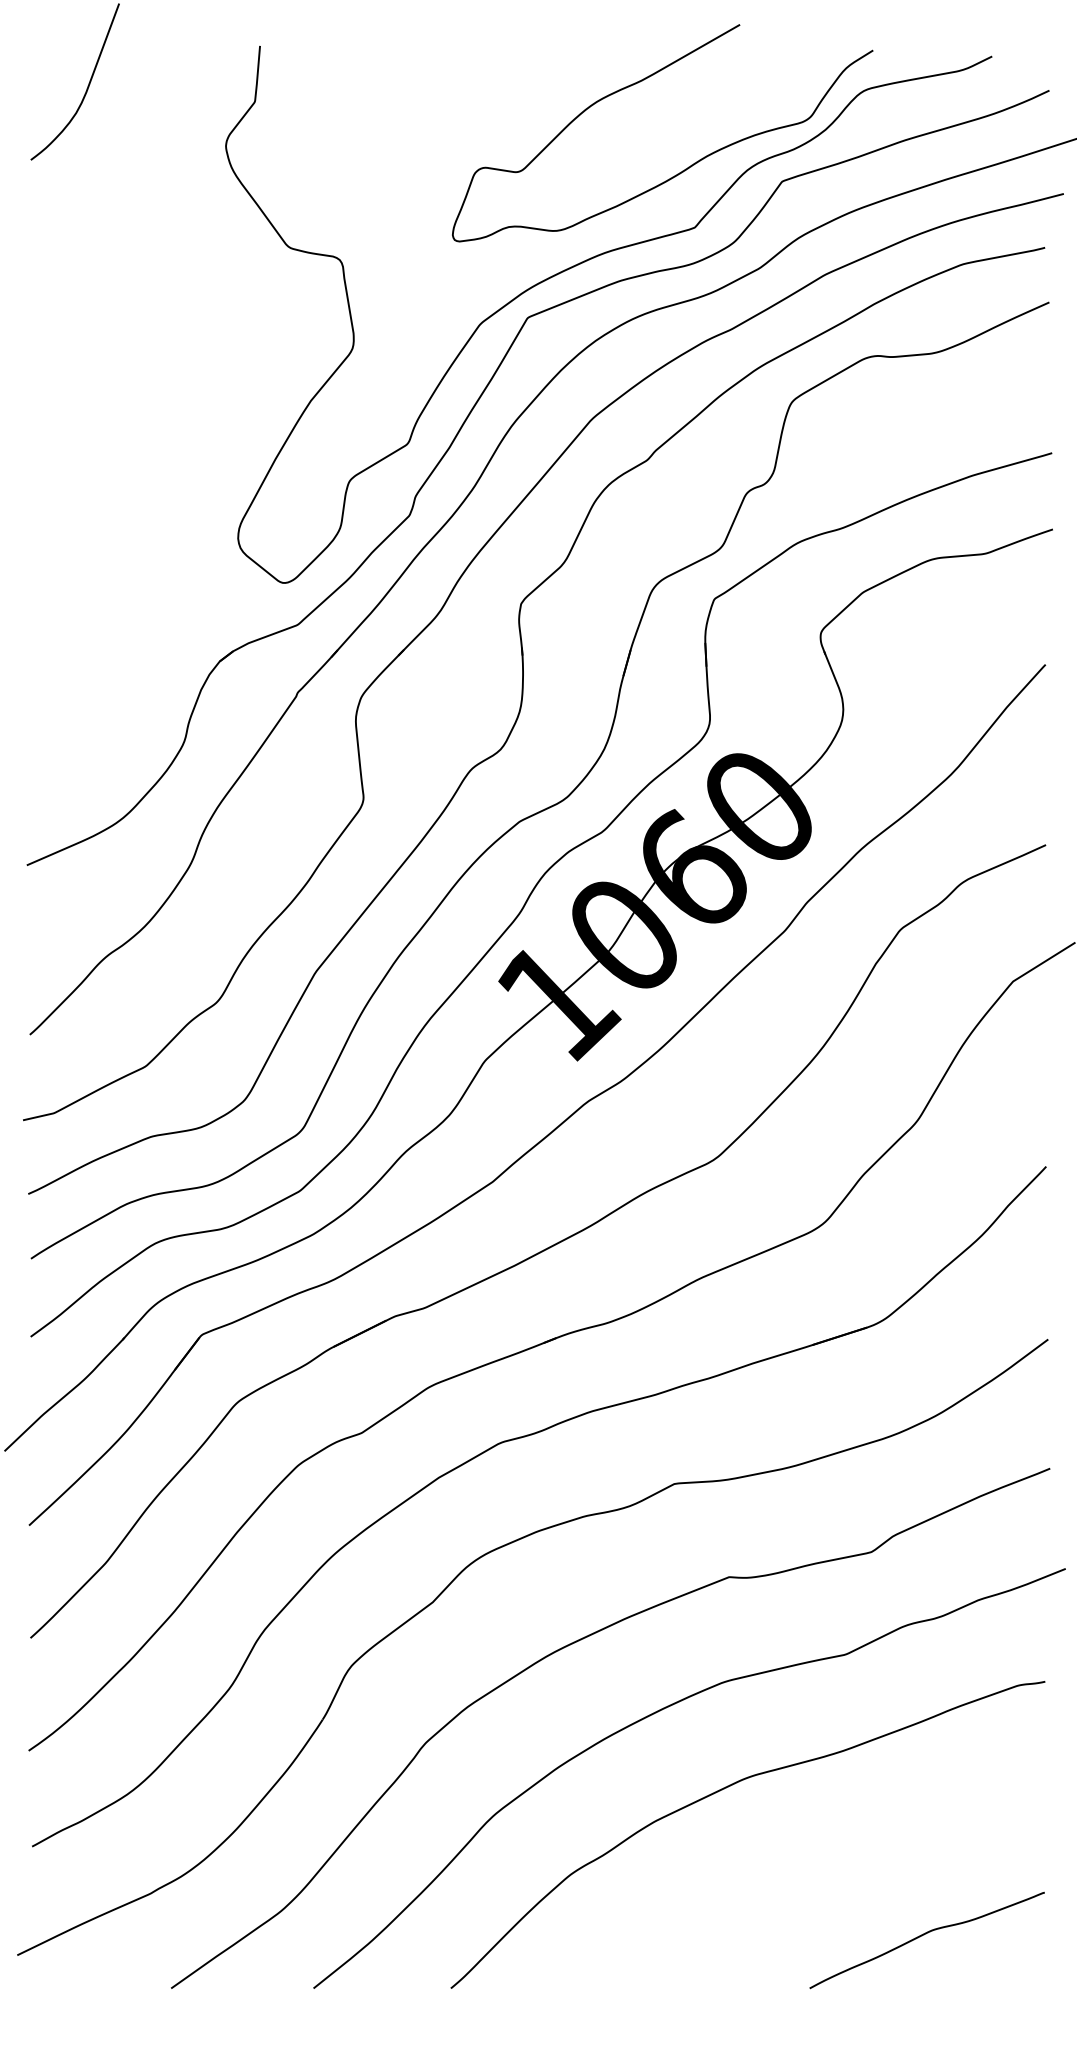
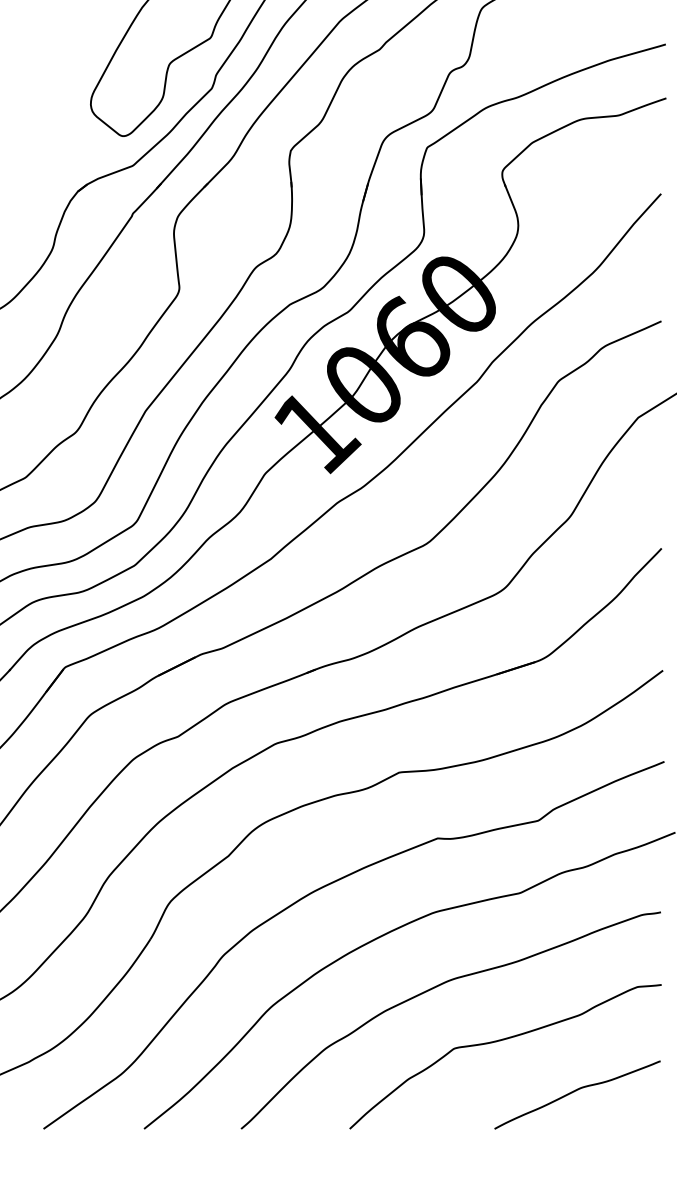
curve: (820, 1863) -> (502, 1040), added

